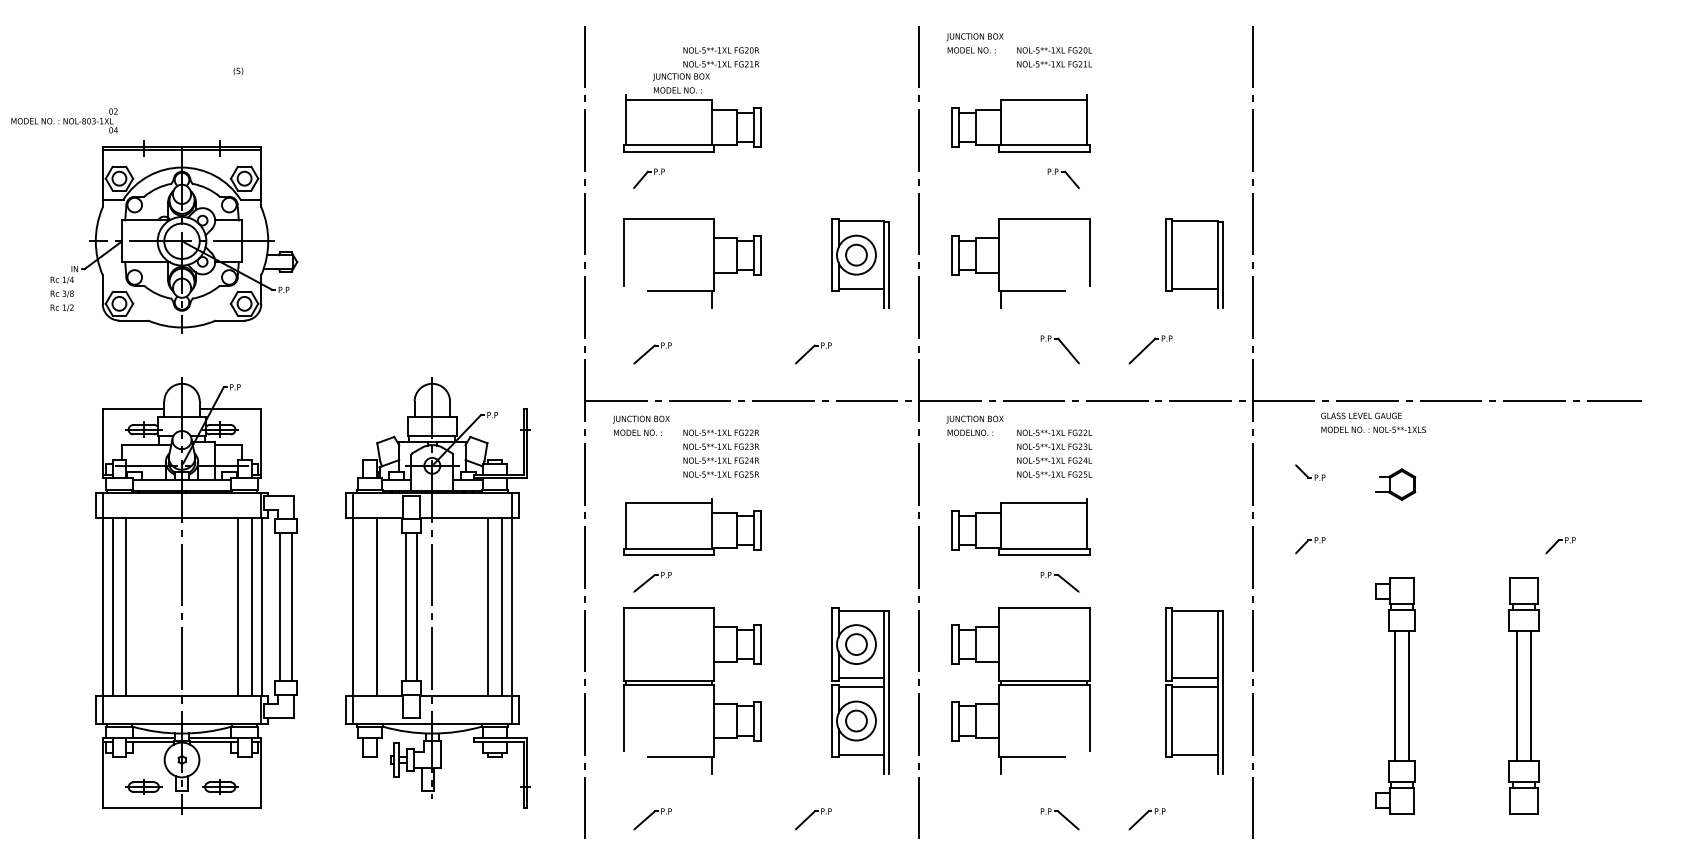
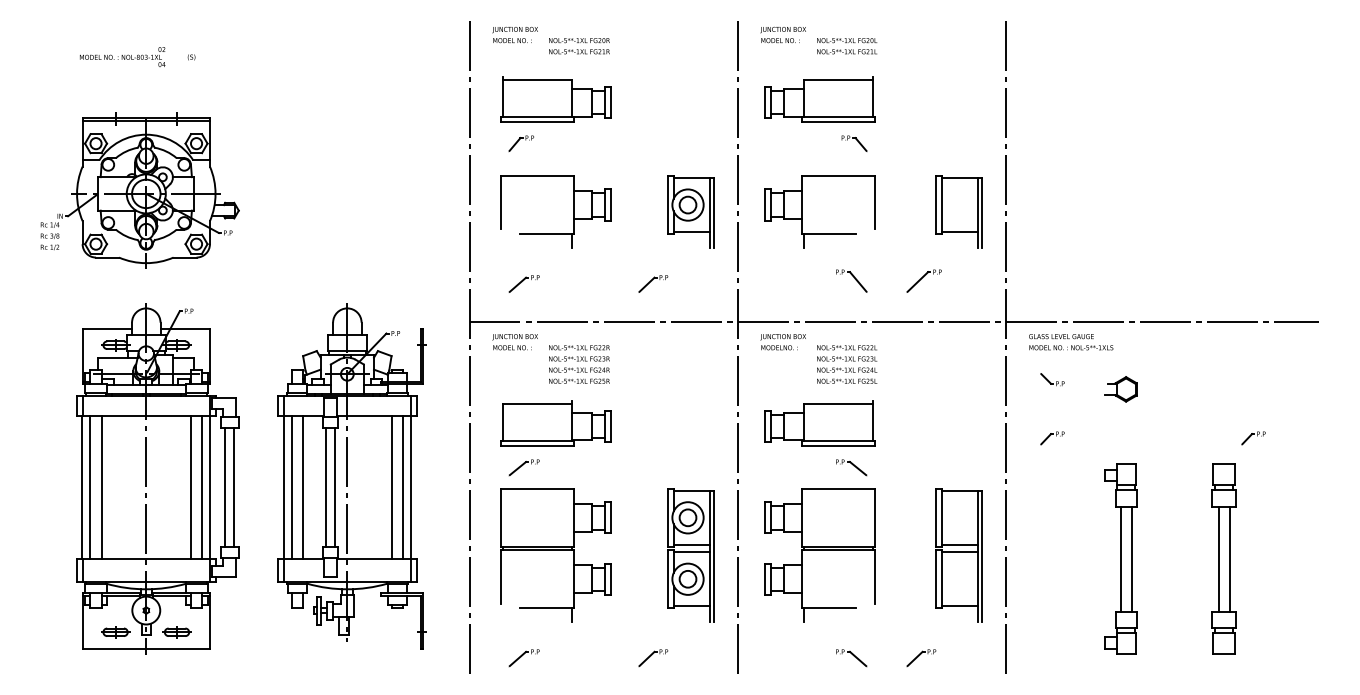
text: (681, 83) -> (515, 35), moved
text: (64, 120) -> (122, 56), moved
text: (1373, 422) -> (1071, 341), moved
line: (362, 607) -> (291, 488), added

